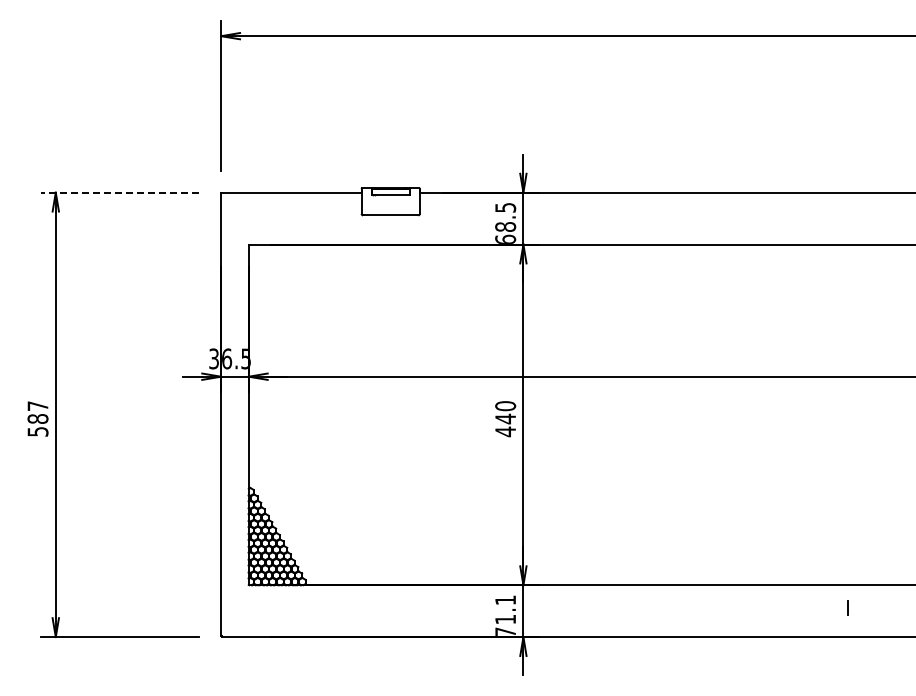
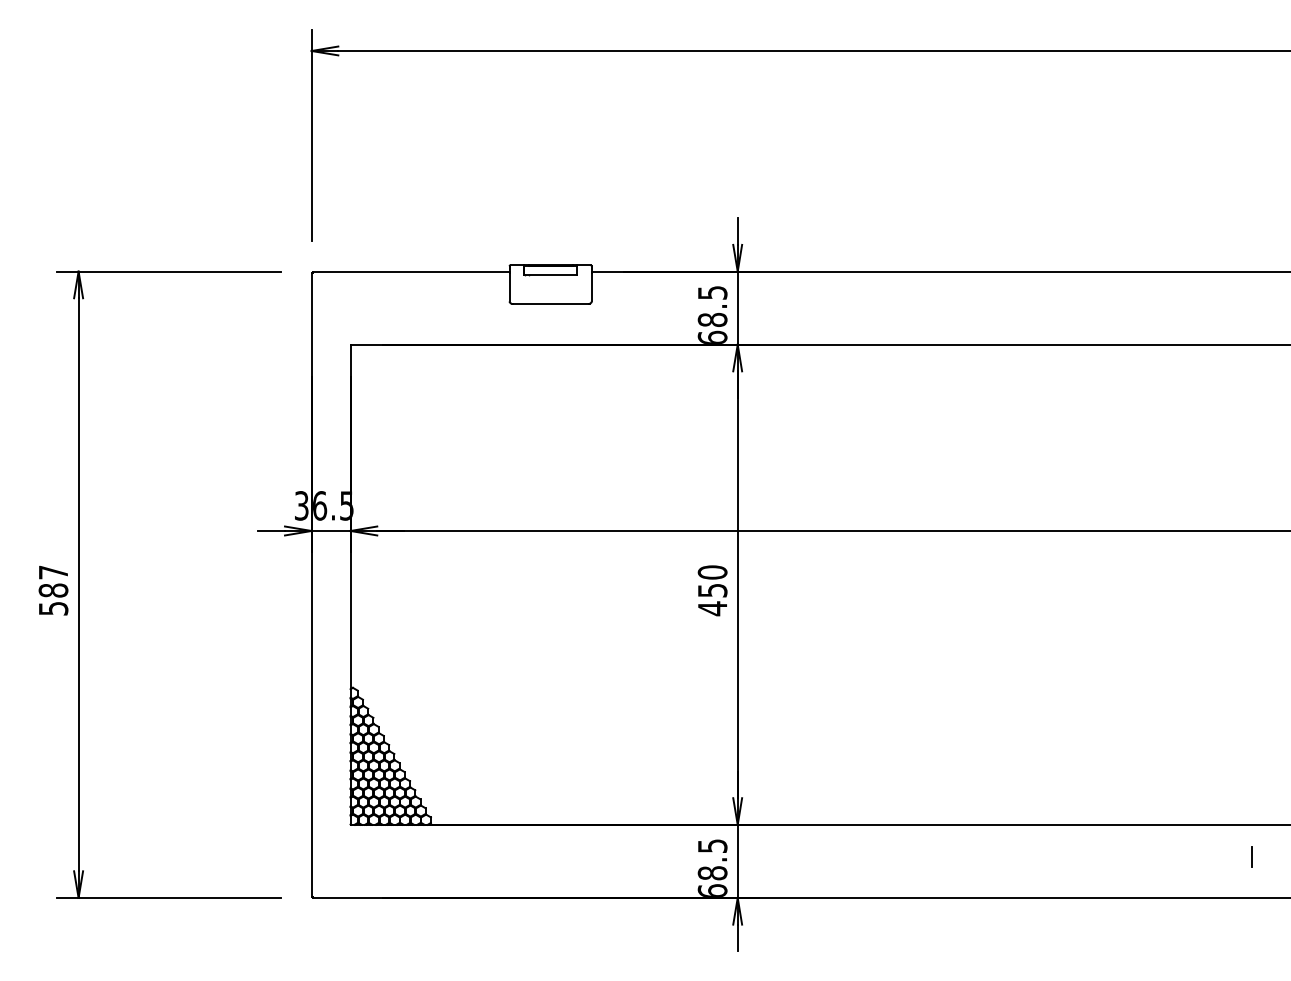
line: (119, 192) -> (168, 271), dashed -> solid
text: (505, 418) -> (712, 589), 440 -> 450
line: (847, 607) -> (1252, 856), moved
text: (505, 615) -> (712, 867), 71.1 -> 68.5

